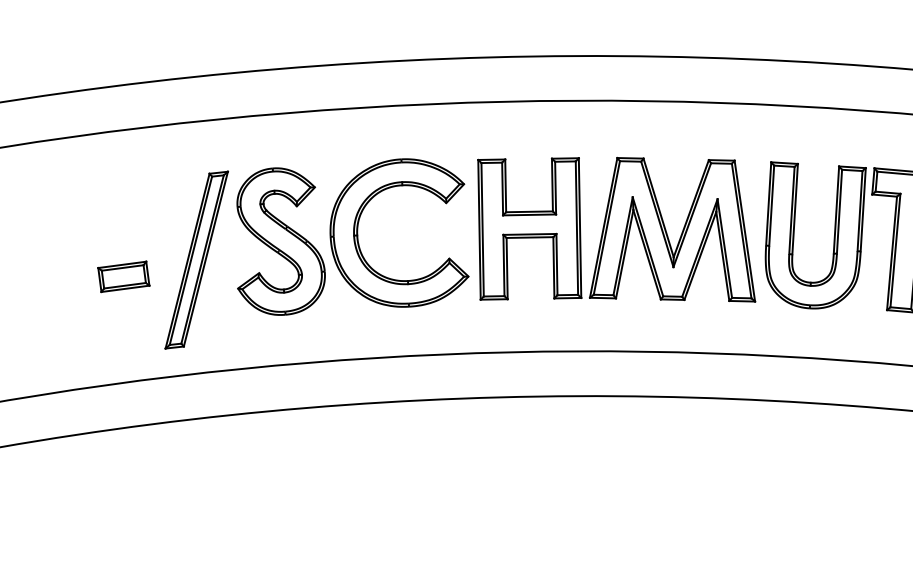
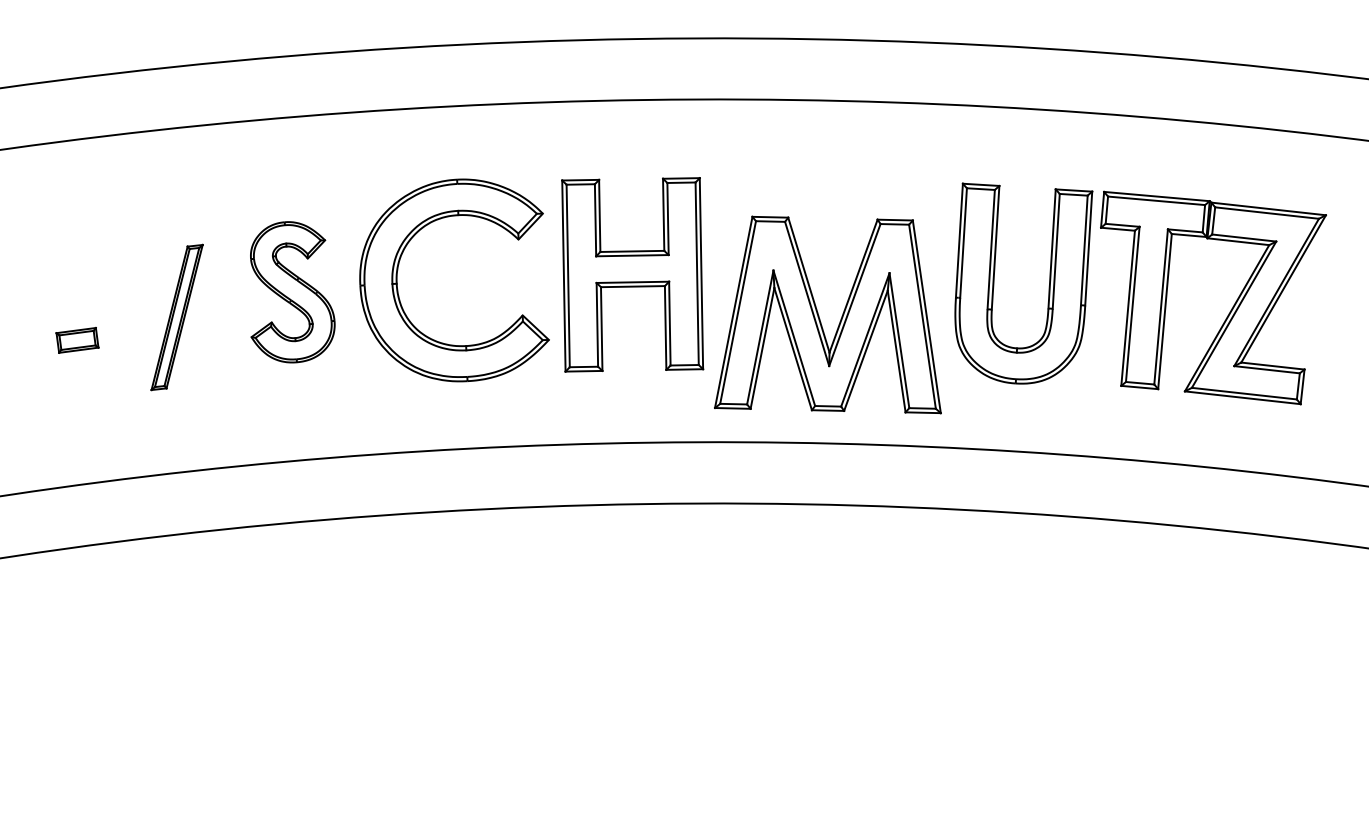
part: (666, 230) -> (819, 315), moved
part: (281, 241) -> (292, 292), size x0.7
part: (196, 260) -> (176, 317), size x0.6
part: (123, 276) -> (77, 340), size x0.6

